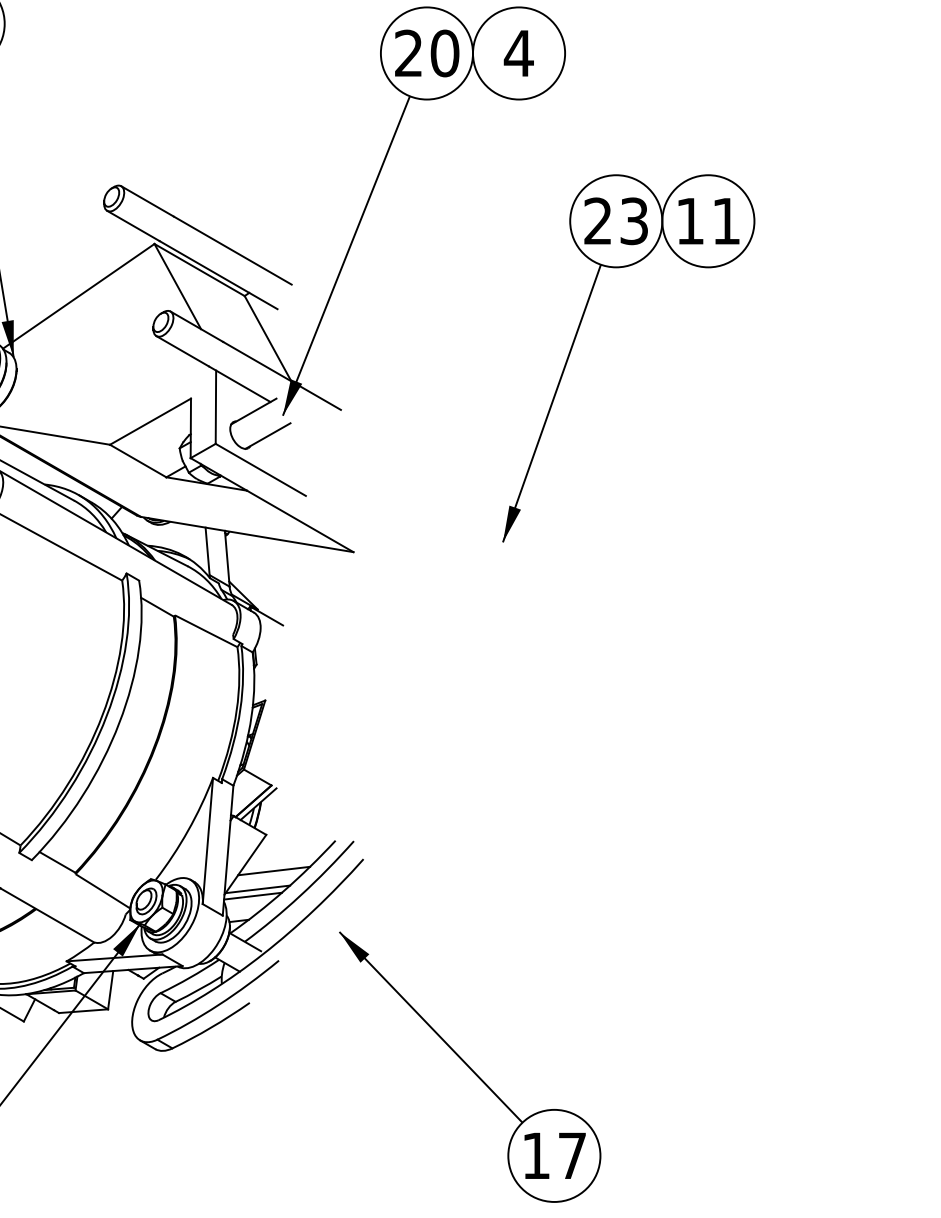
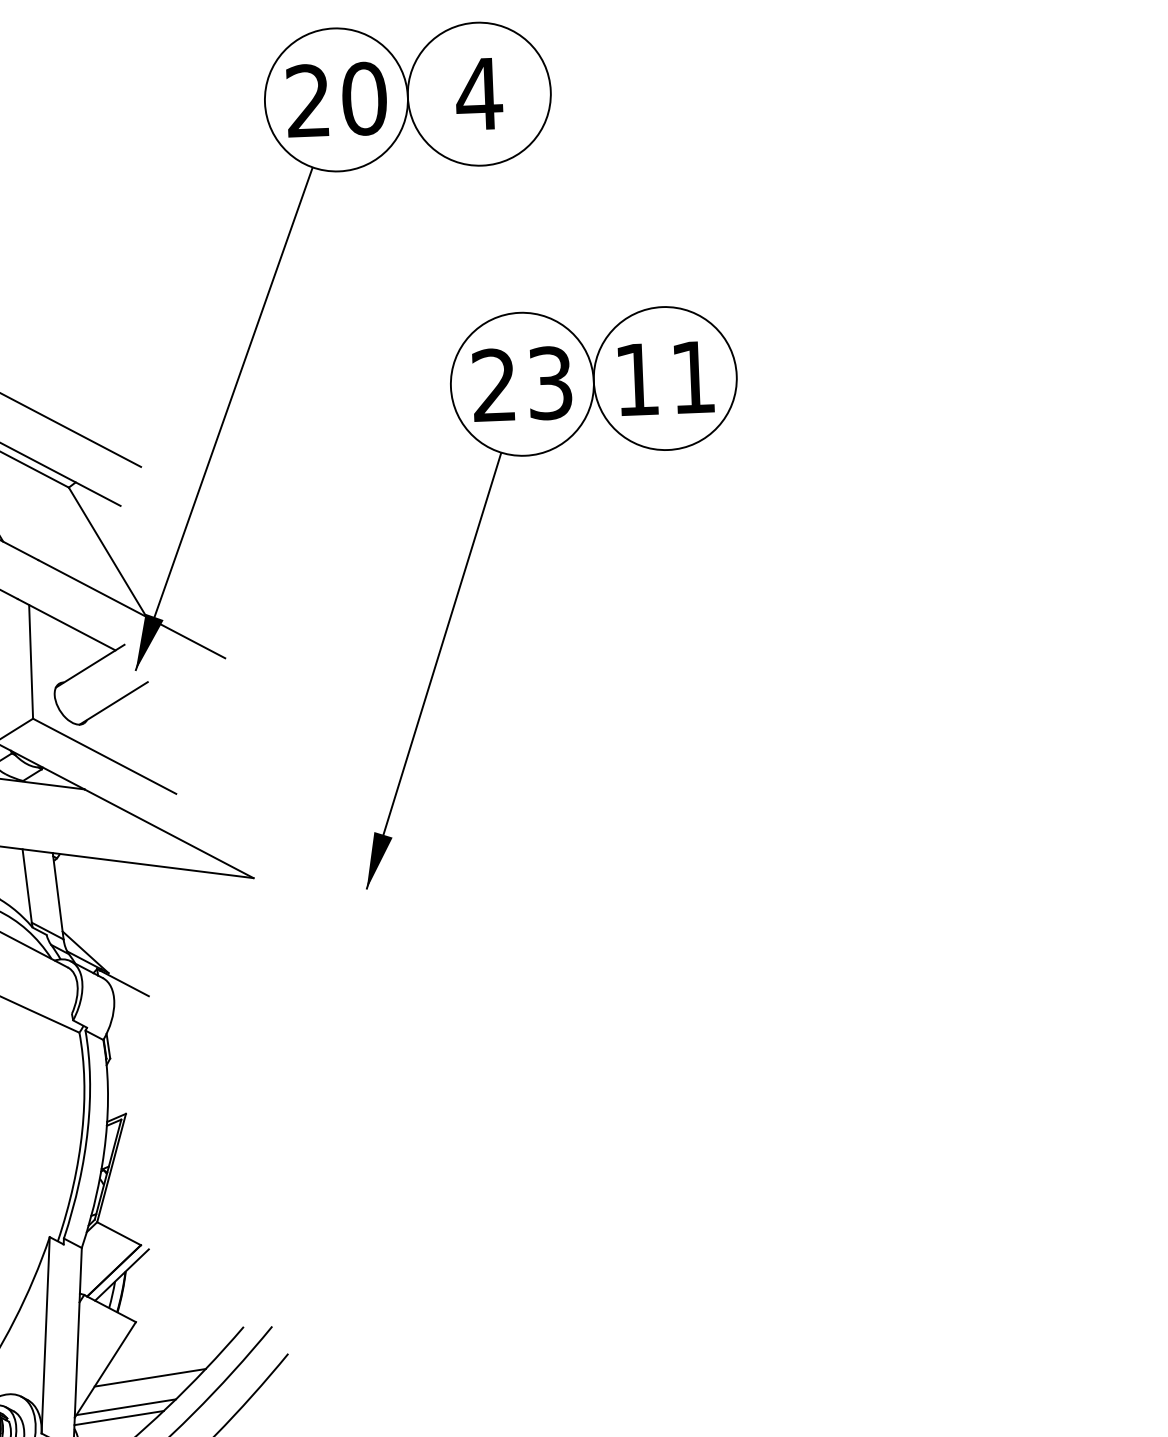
part: (575, 340) -> (466, 571), moved

